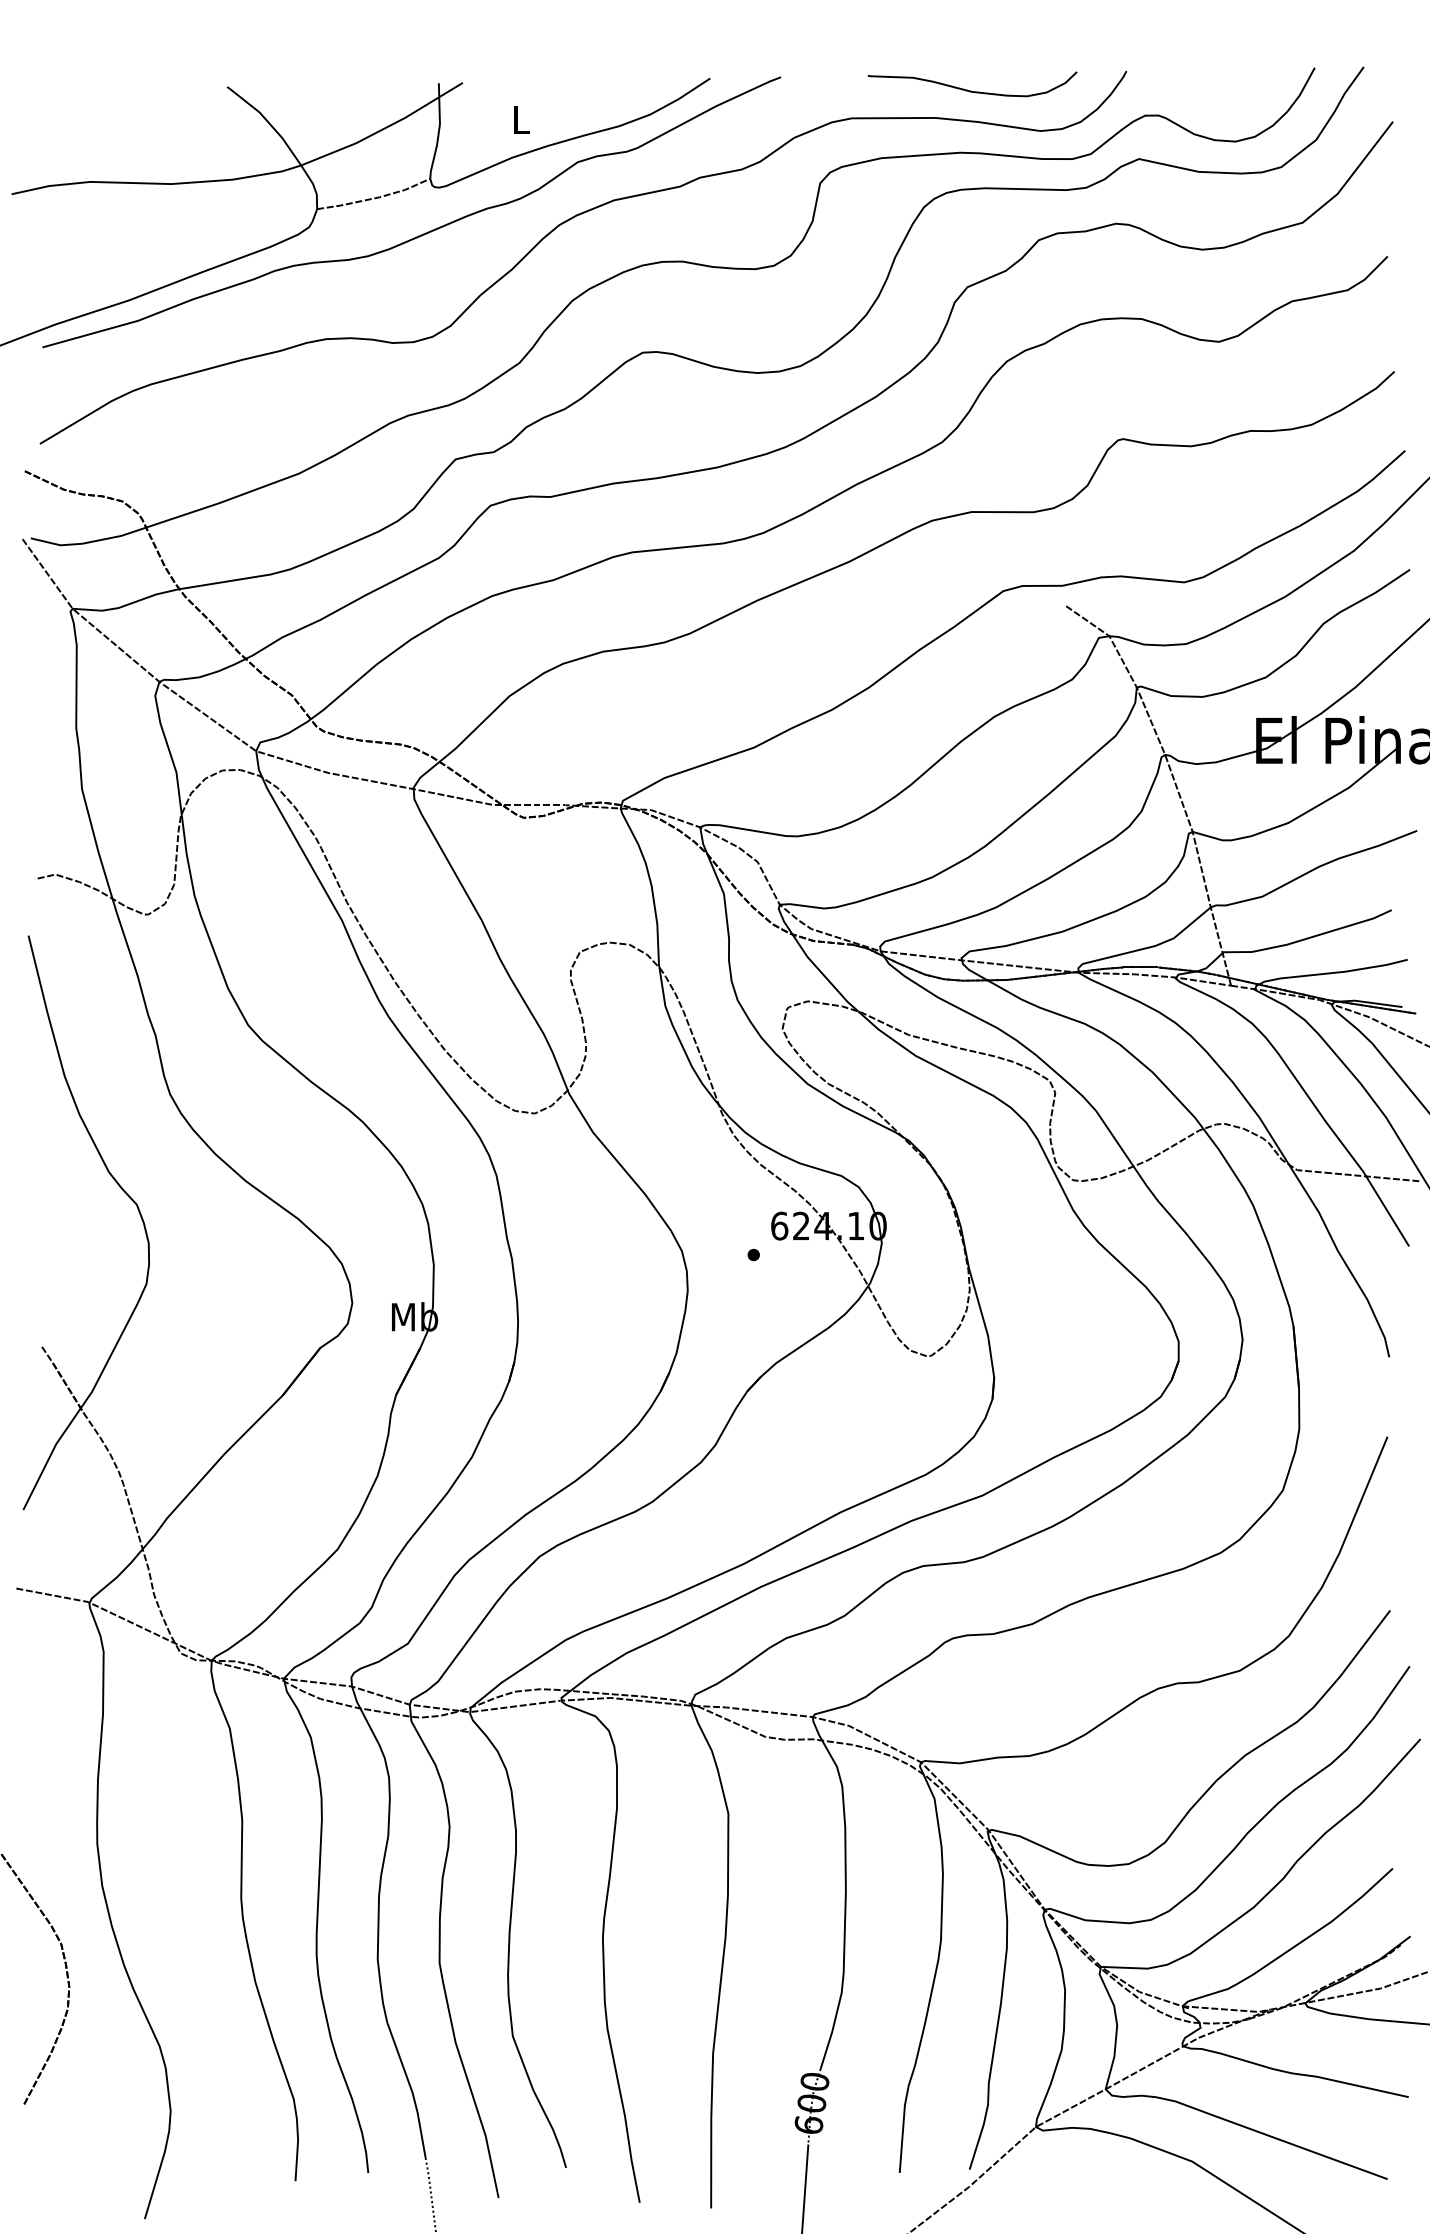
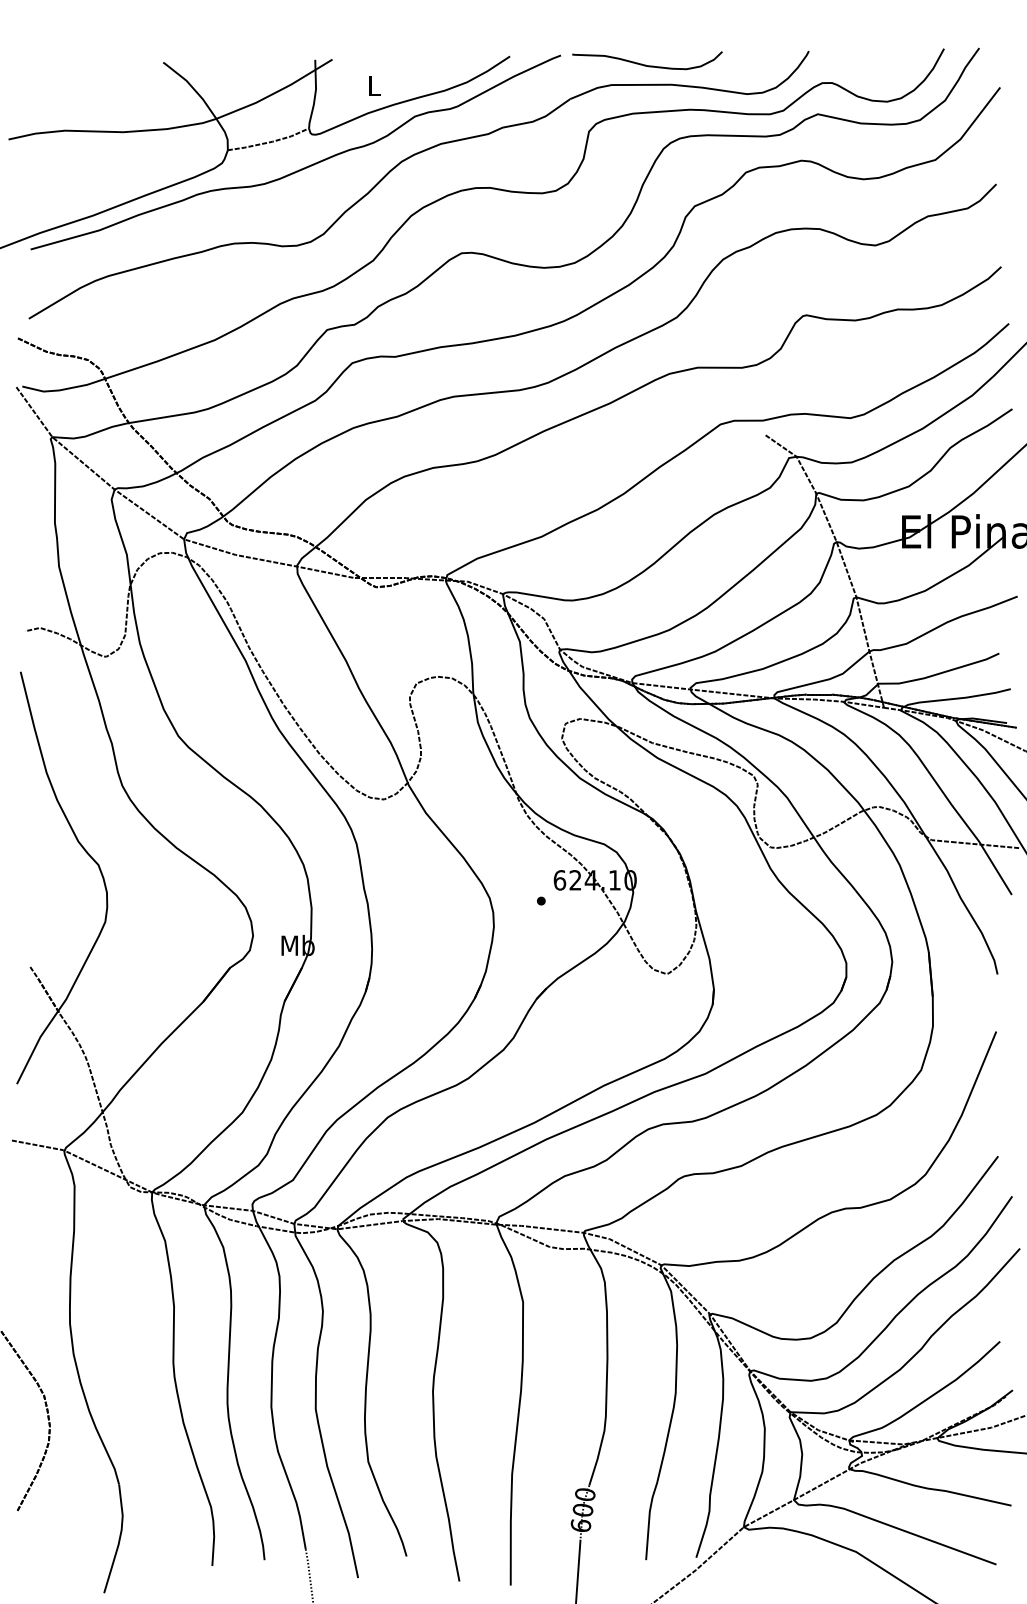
curve: (969, 89) -> (645, 64), moved

